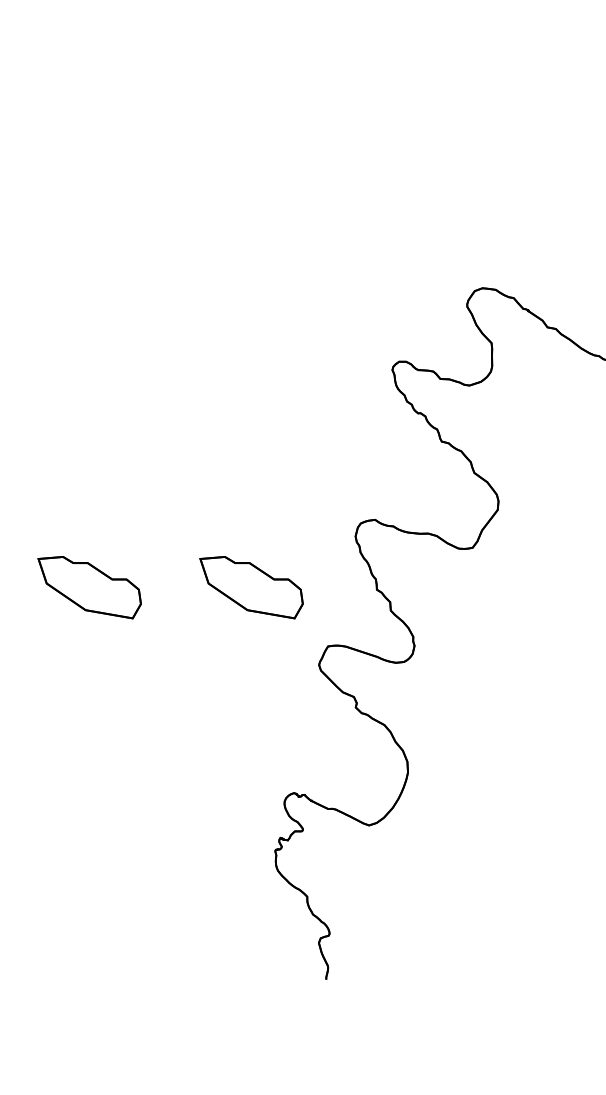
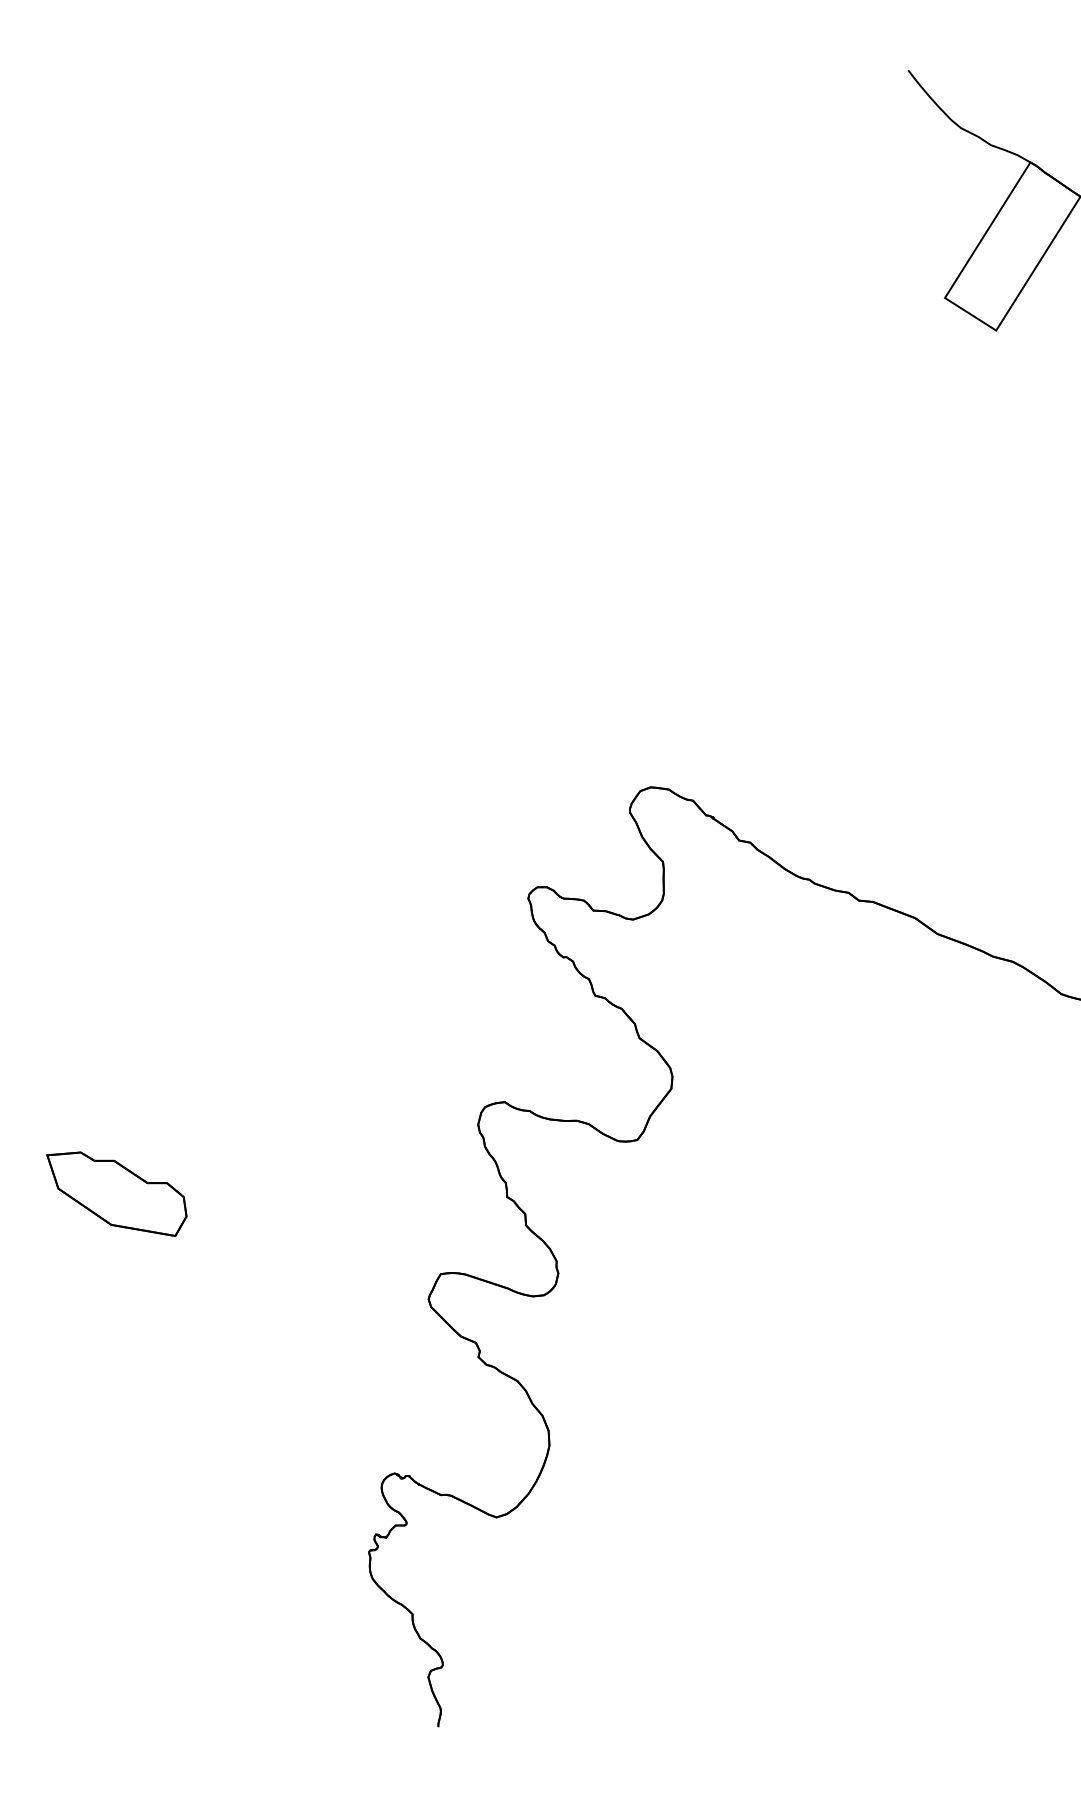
part: (251, 587) -> (336, 1193), removed

